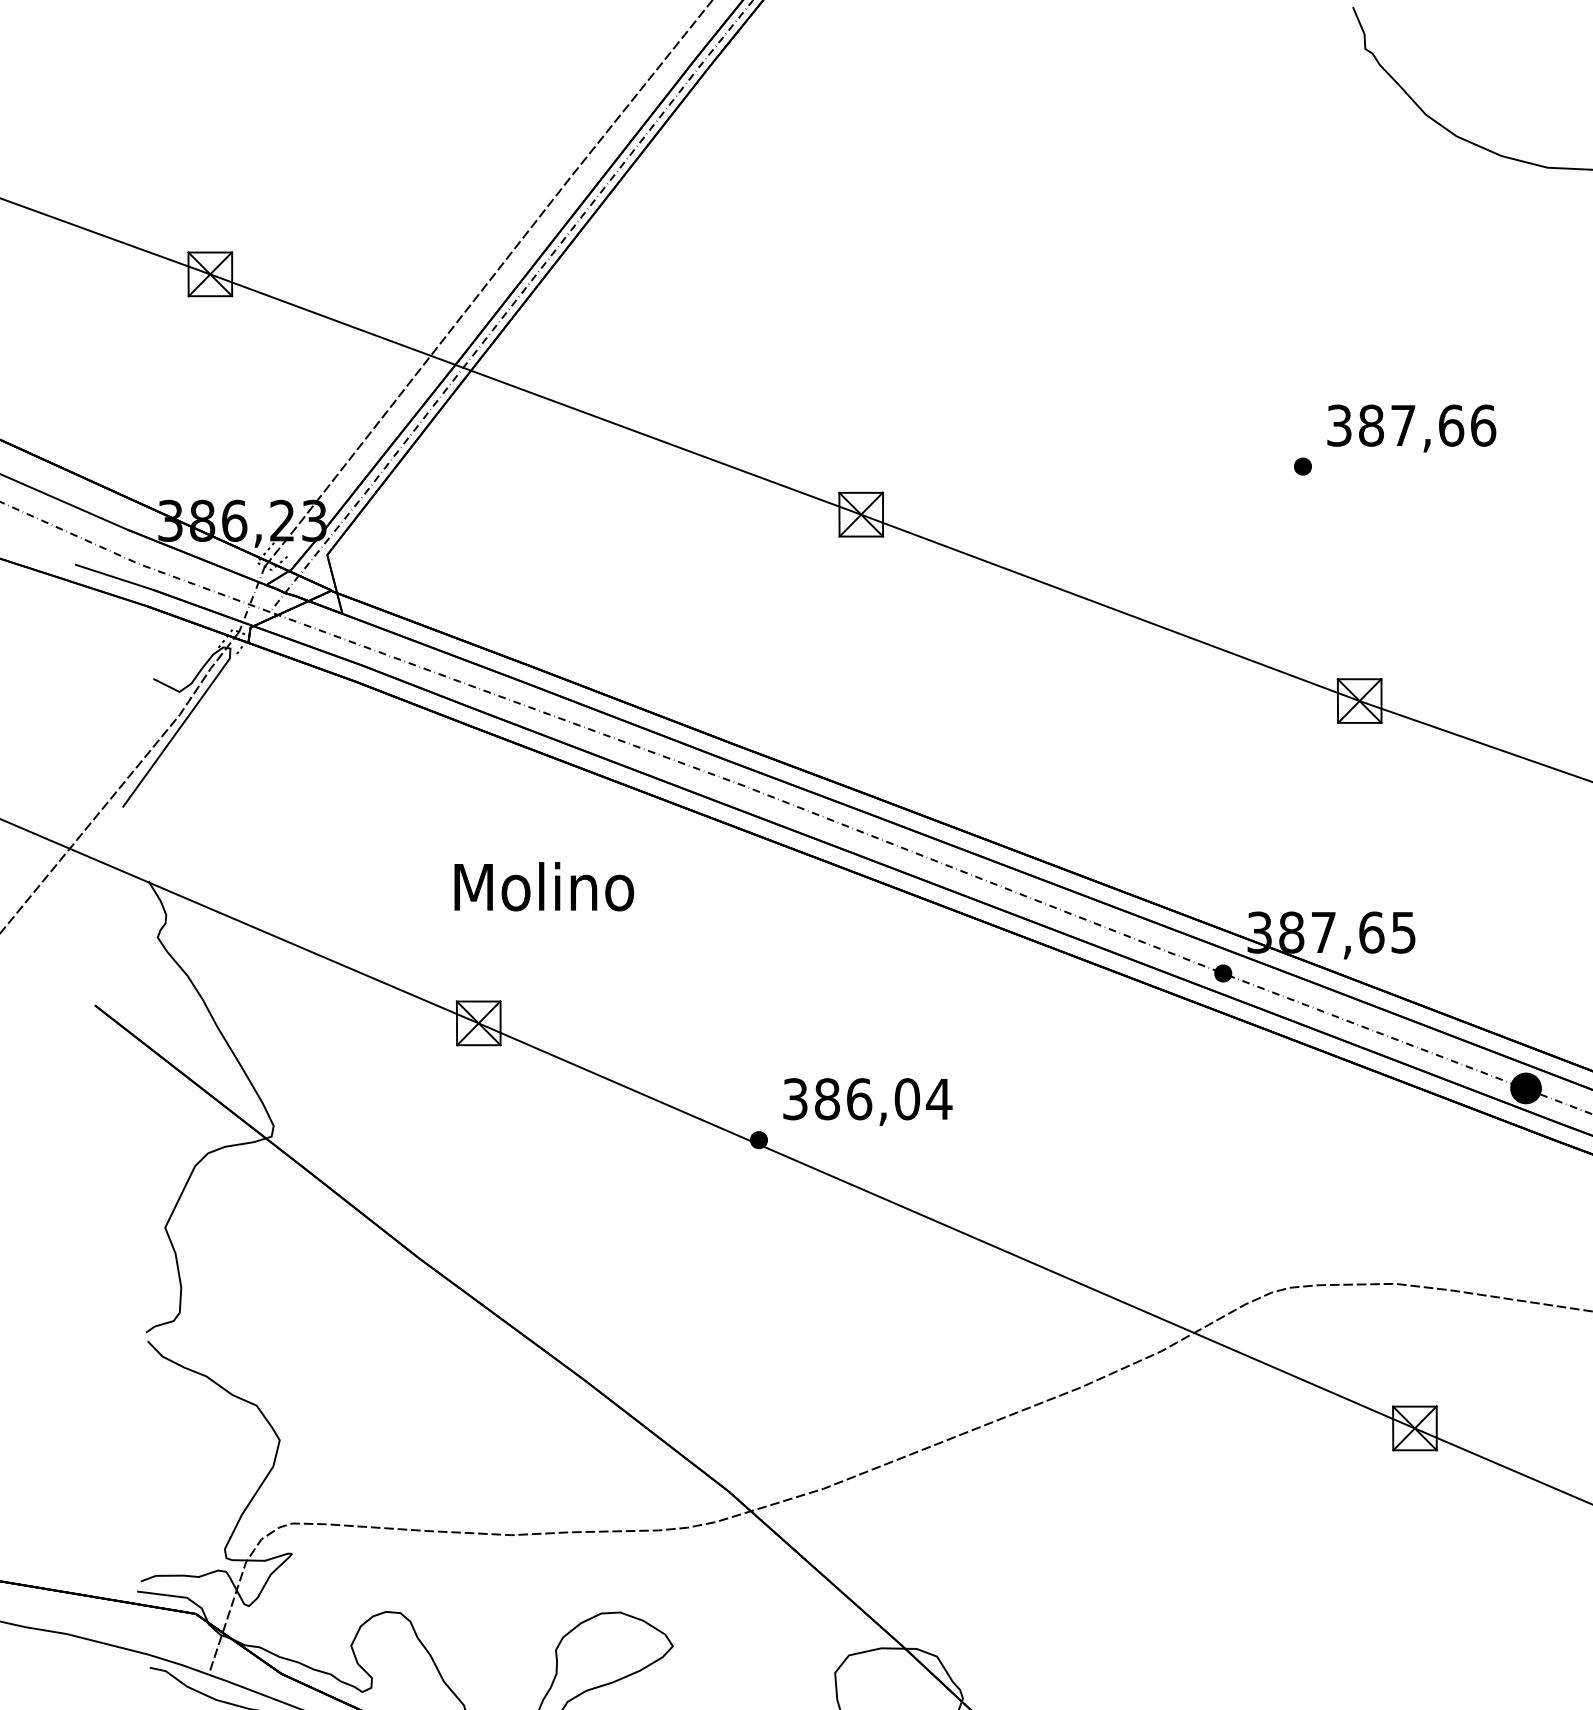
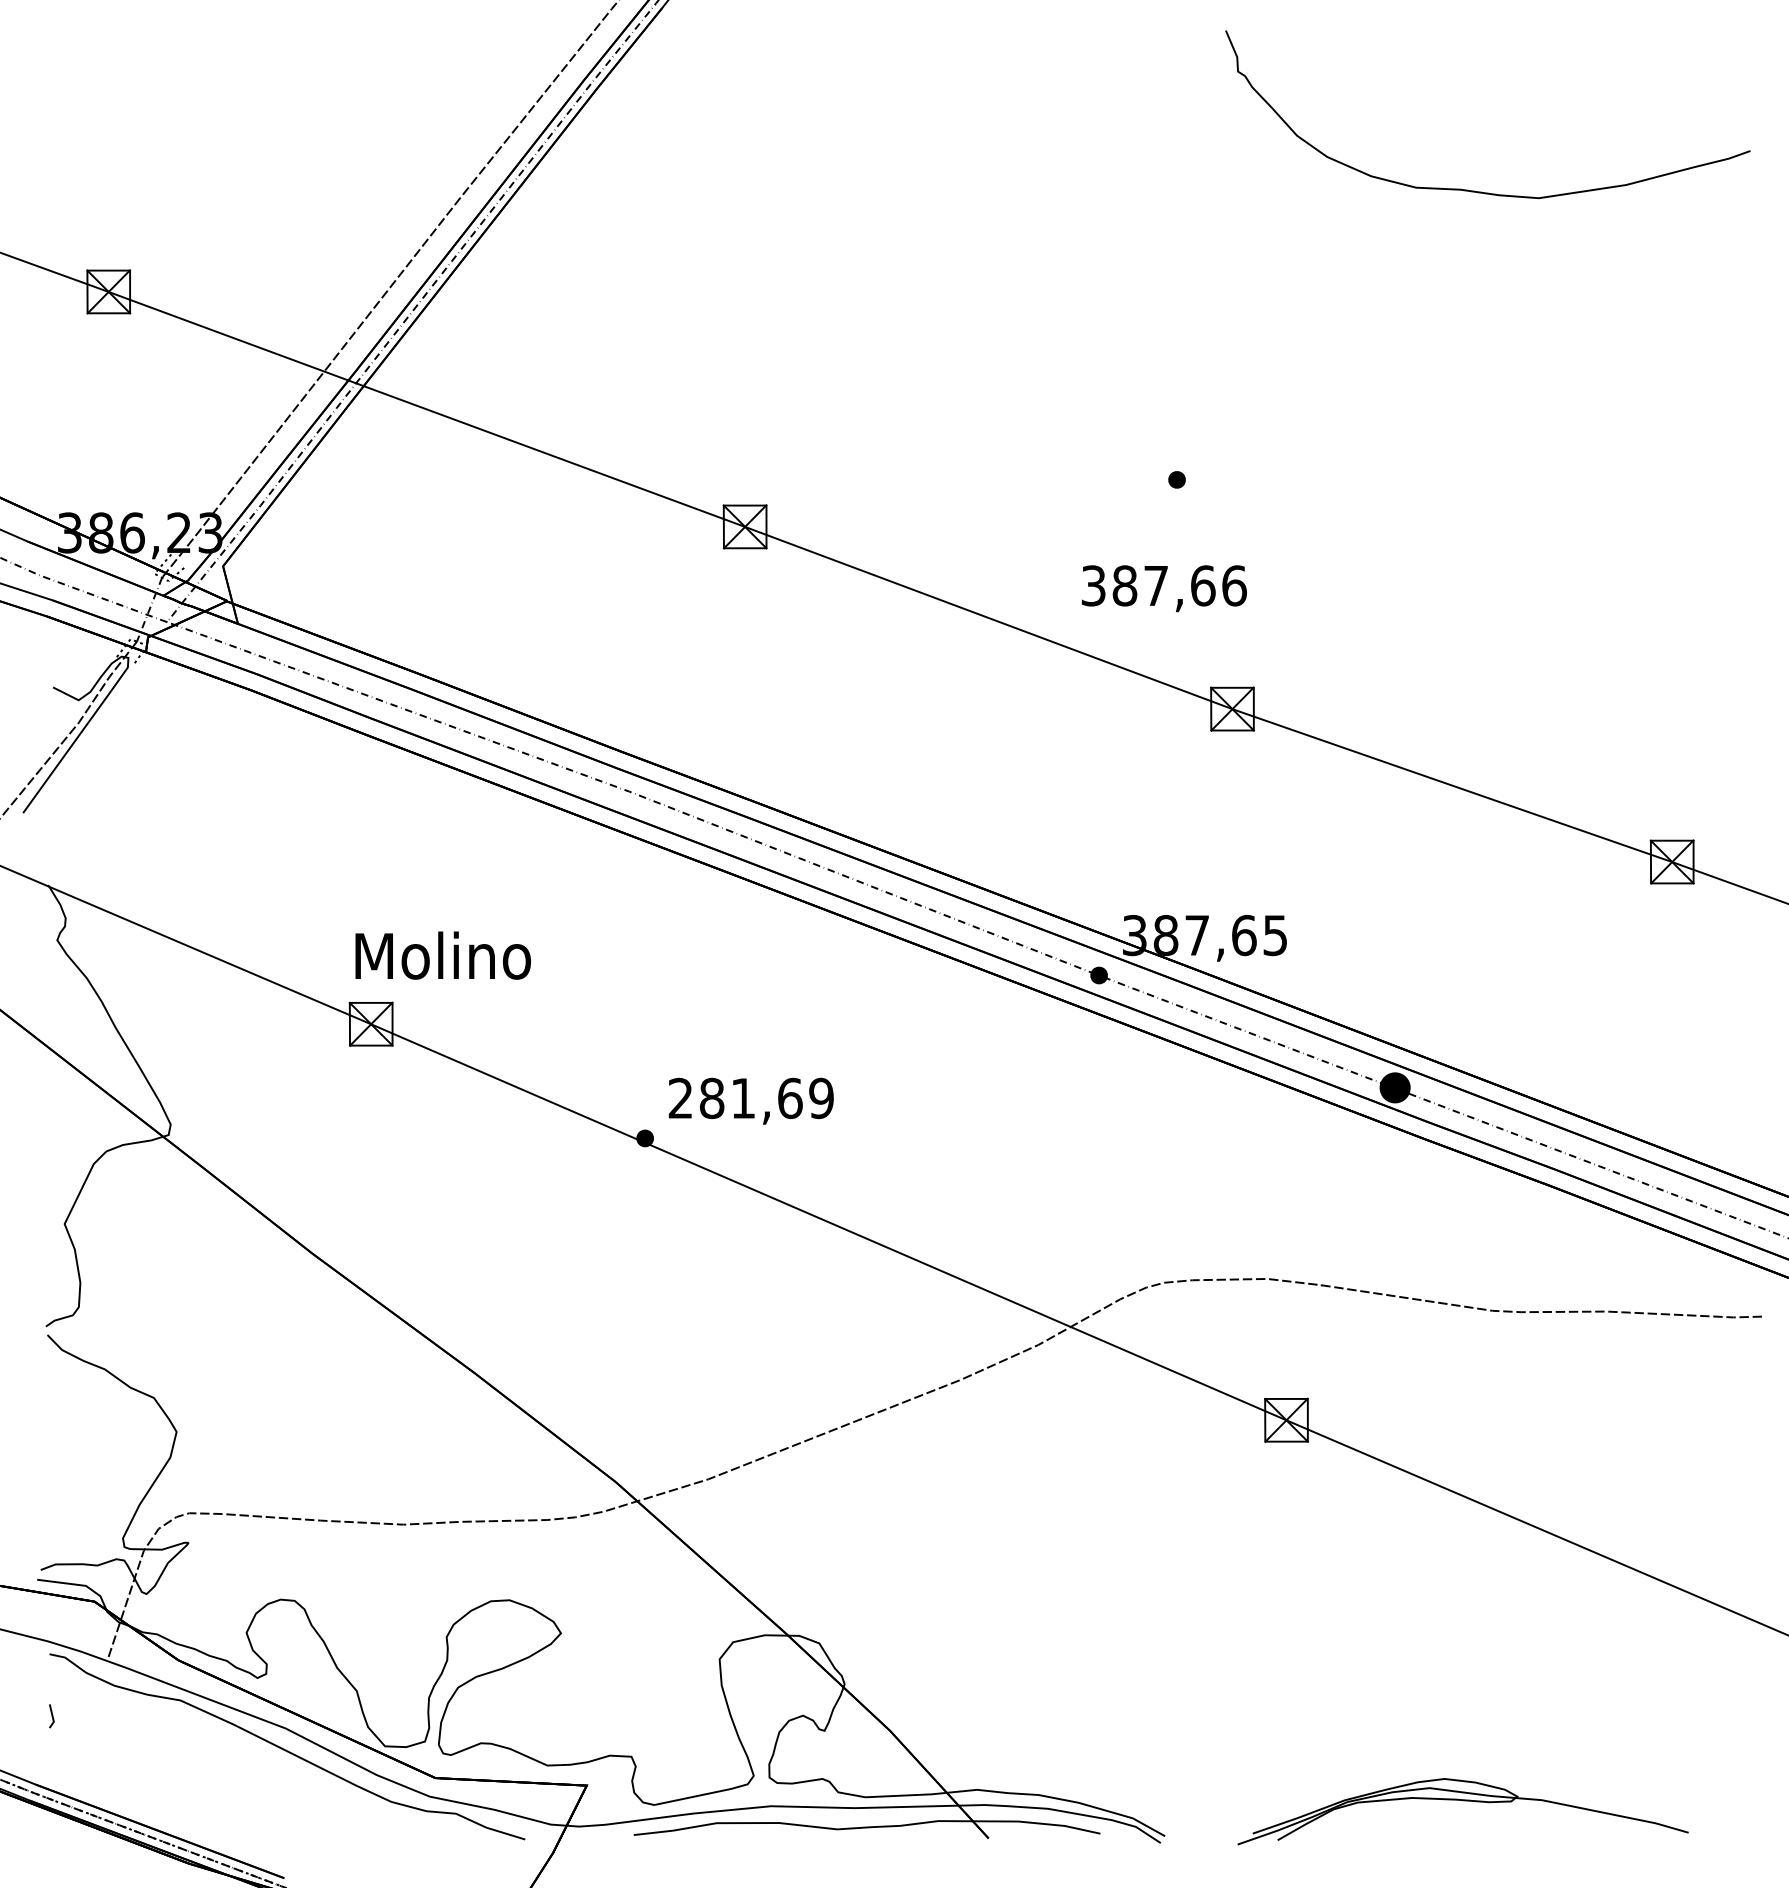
text: (1411, 428) -> (1164, 588), moved
text: (543, 886) -> (442, 955), moved
text: (867, 1099) -> (751, 1098), 386,04 -> 281,69

